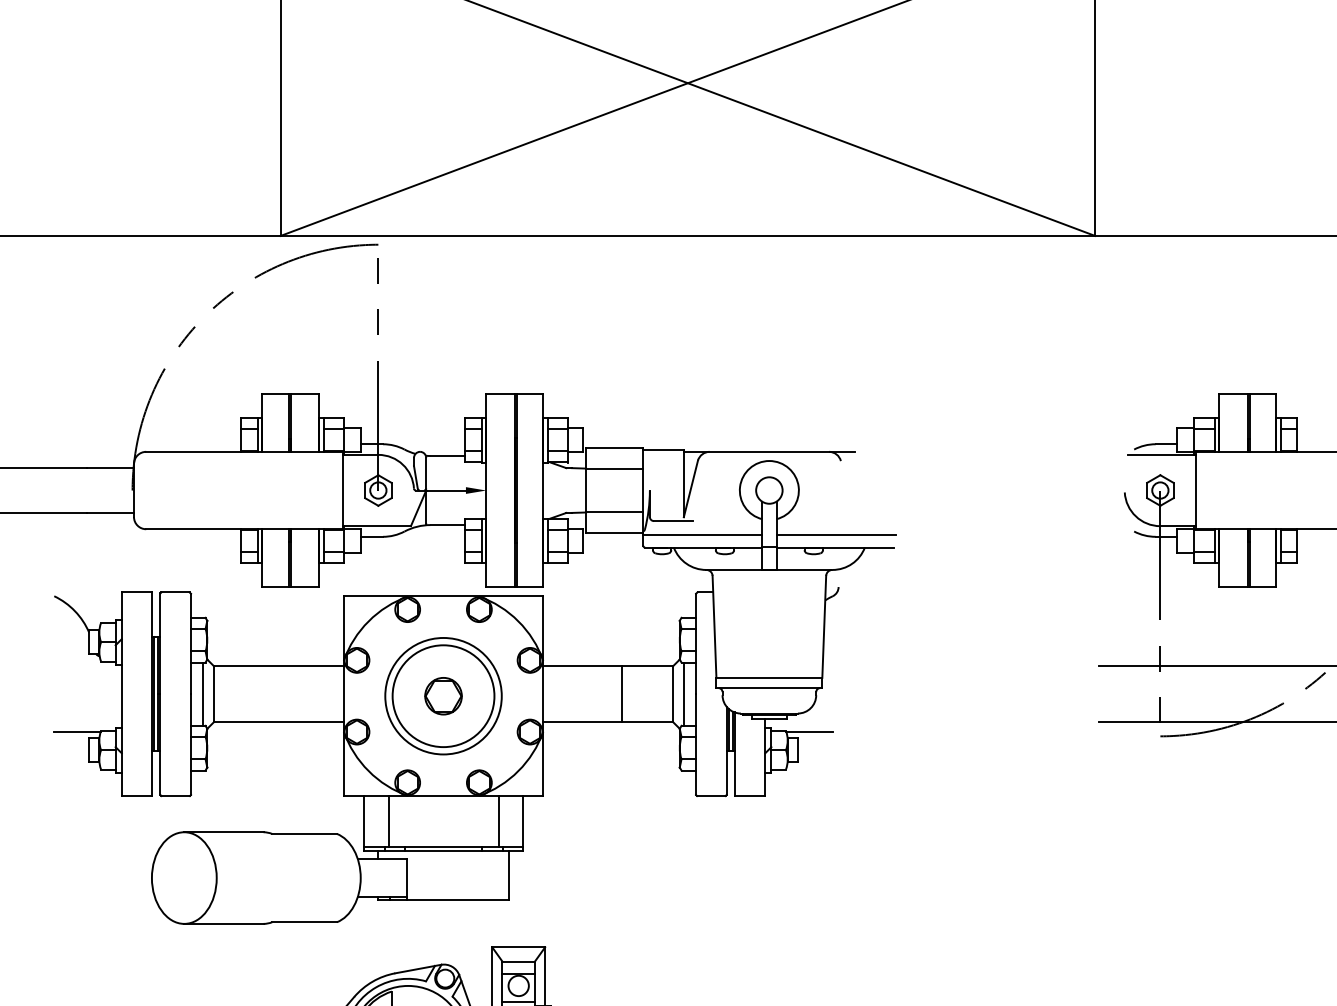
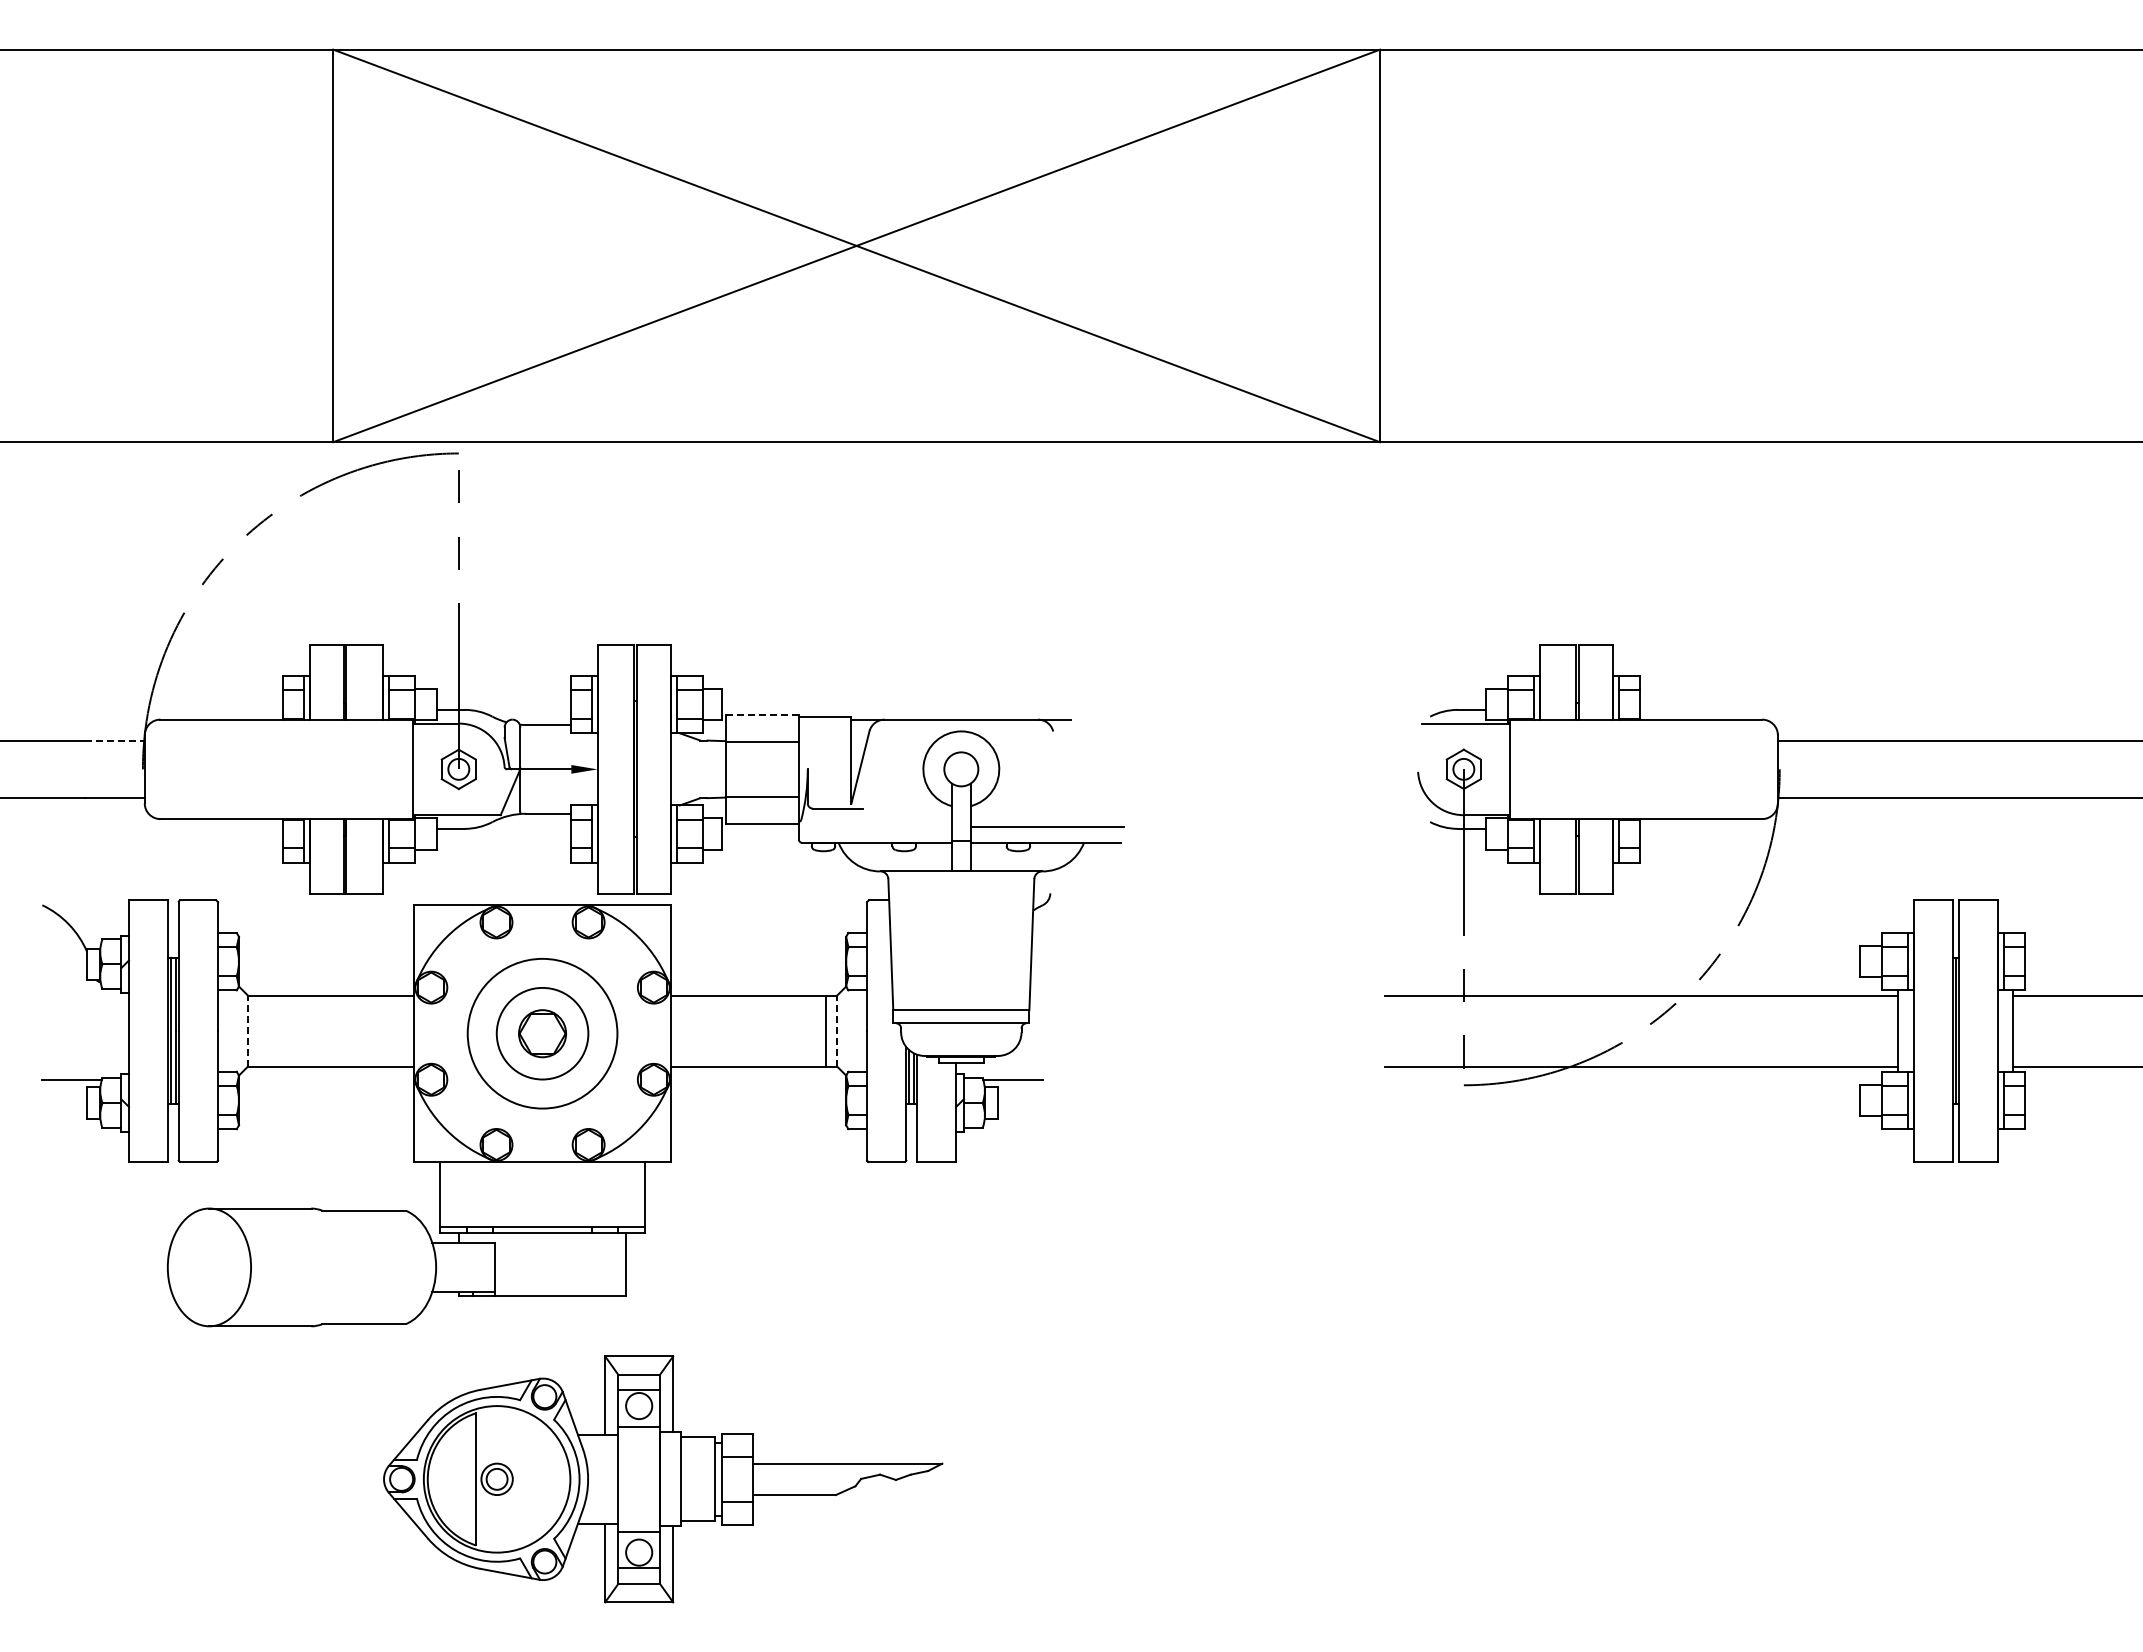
line: (614, 447) -> (762, 714), solid -> dashed
line: (111, 468) -> (115, 740), solid -> dashed
line: (702, 534) -> (875, 826), removed
line: (203, 693) -> (233, 1030), removed
line: (621, 693) -> (825, 1030), moved
line: (683, 693) -> (851, 1030), removed
line: (213, 694) -> (247, 1031), solid -> dashed
line: (673, 694) -> (837, 1031), solid -> dashed
circle: (443, 696) -> (542, 1033), size x0.7
line: (388, 821) -> (471, 1194), removed
line: (498, 821) -> (613, 1194), removed

